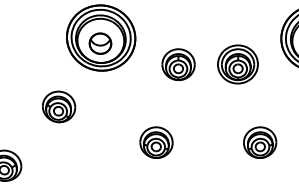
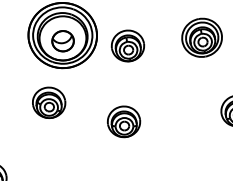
part: (178, 64) -> (127, 45), moved
part: (59, 106) -> (49, 102), moved
part: (156, 142) -> (123, 121), moved

